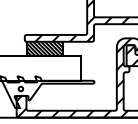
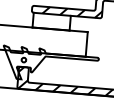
hatch: (44, 48) -> (51, 21), removed

